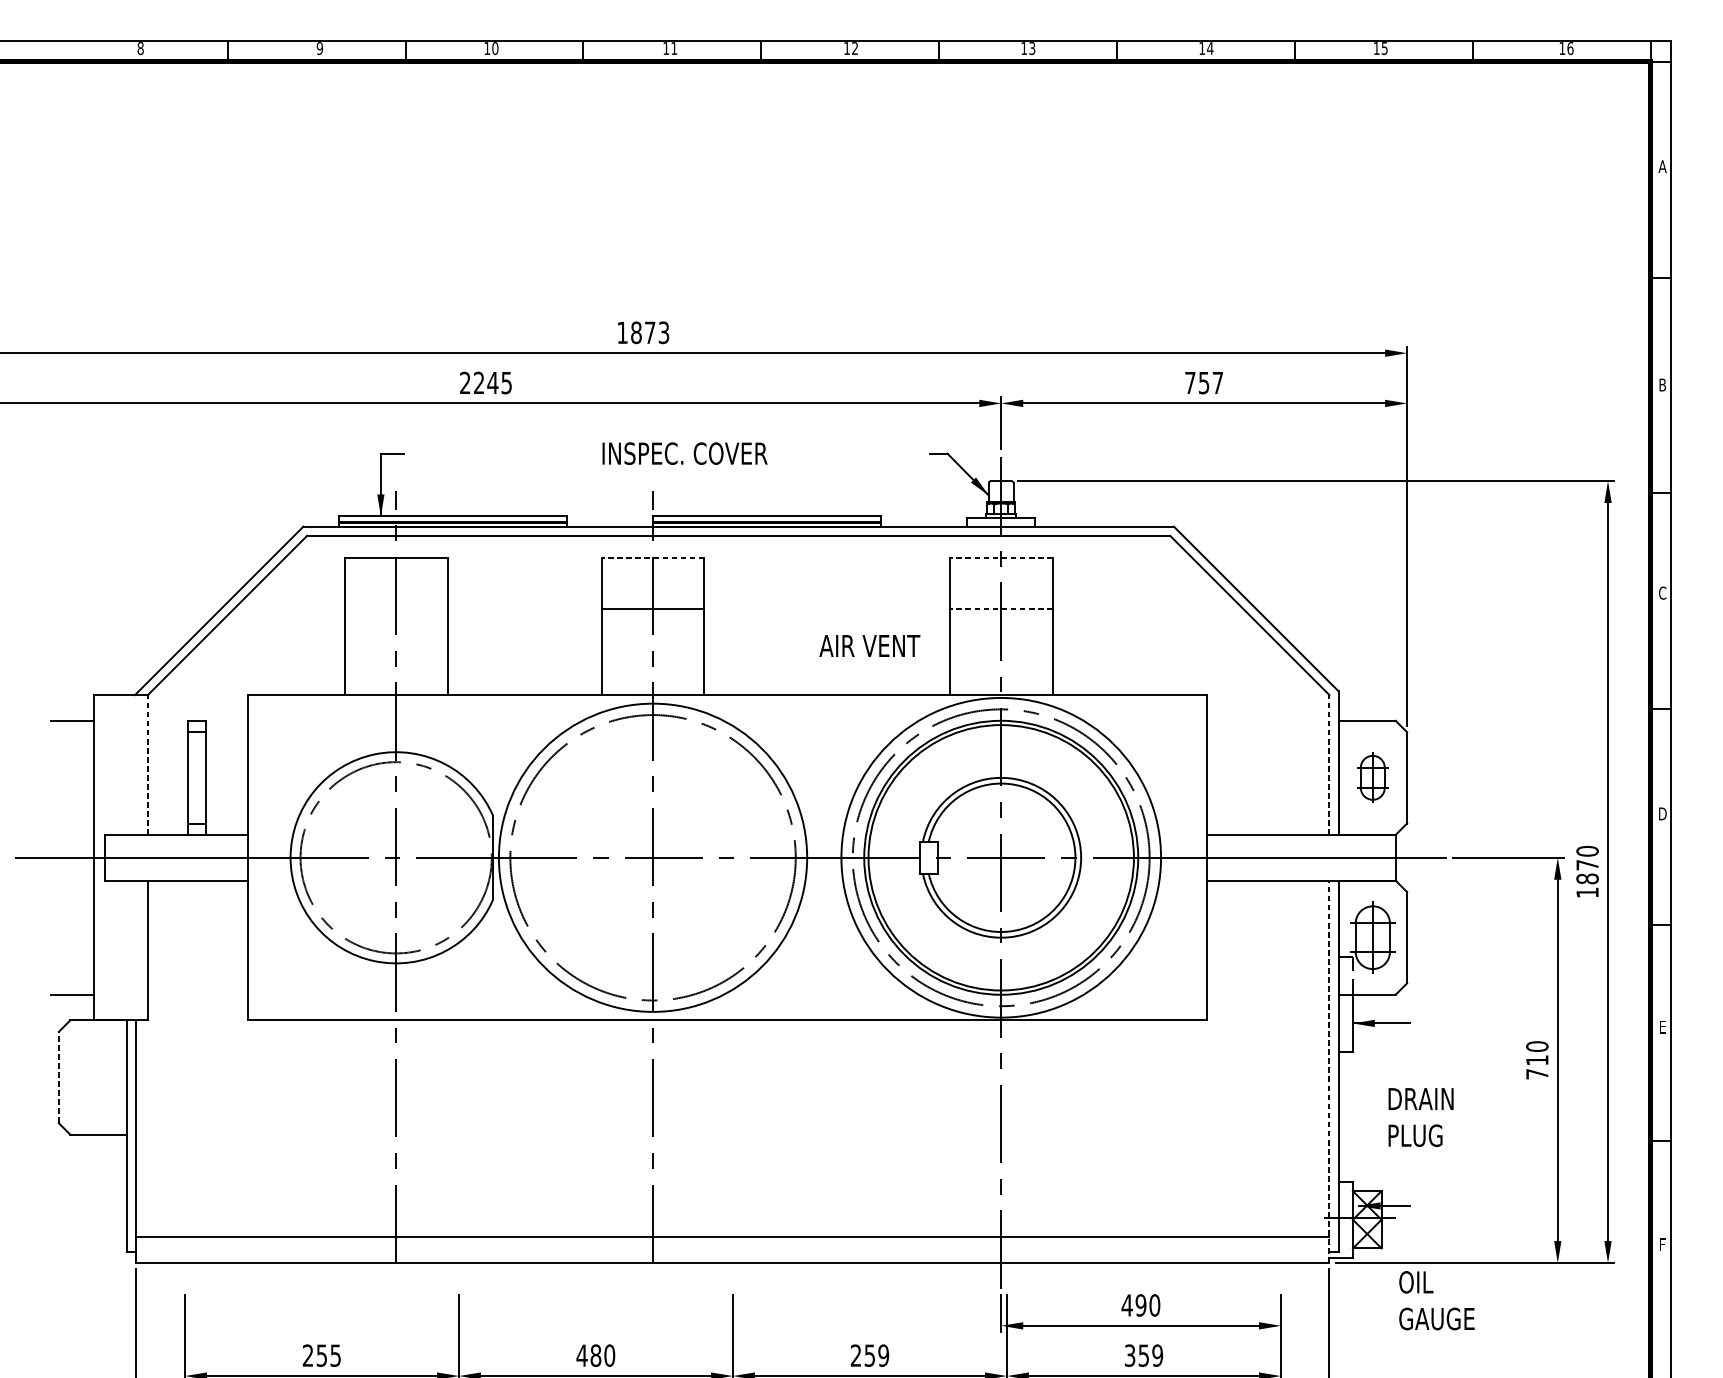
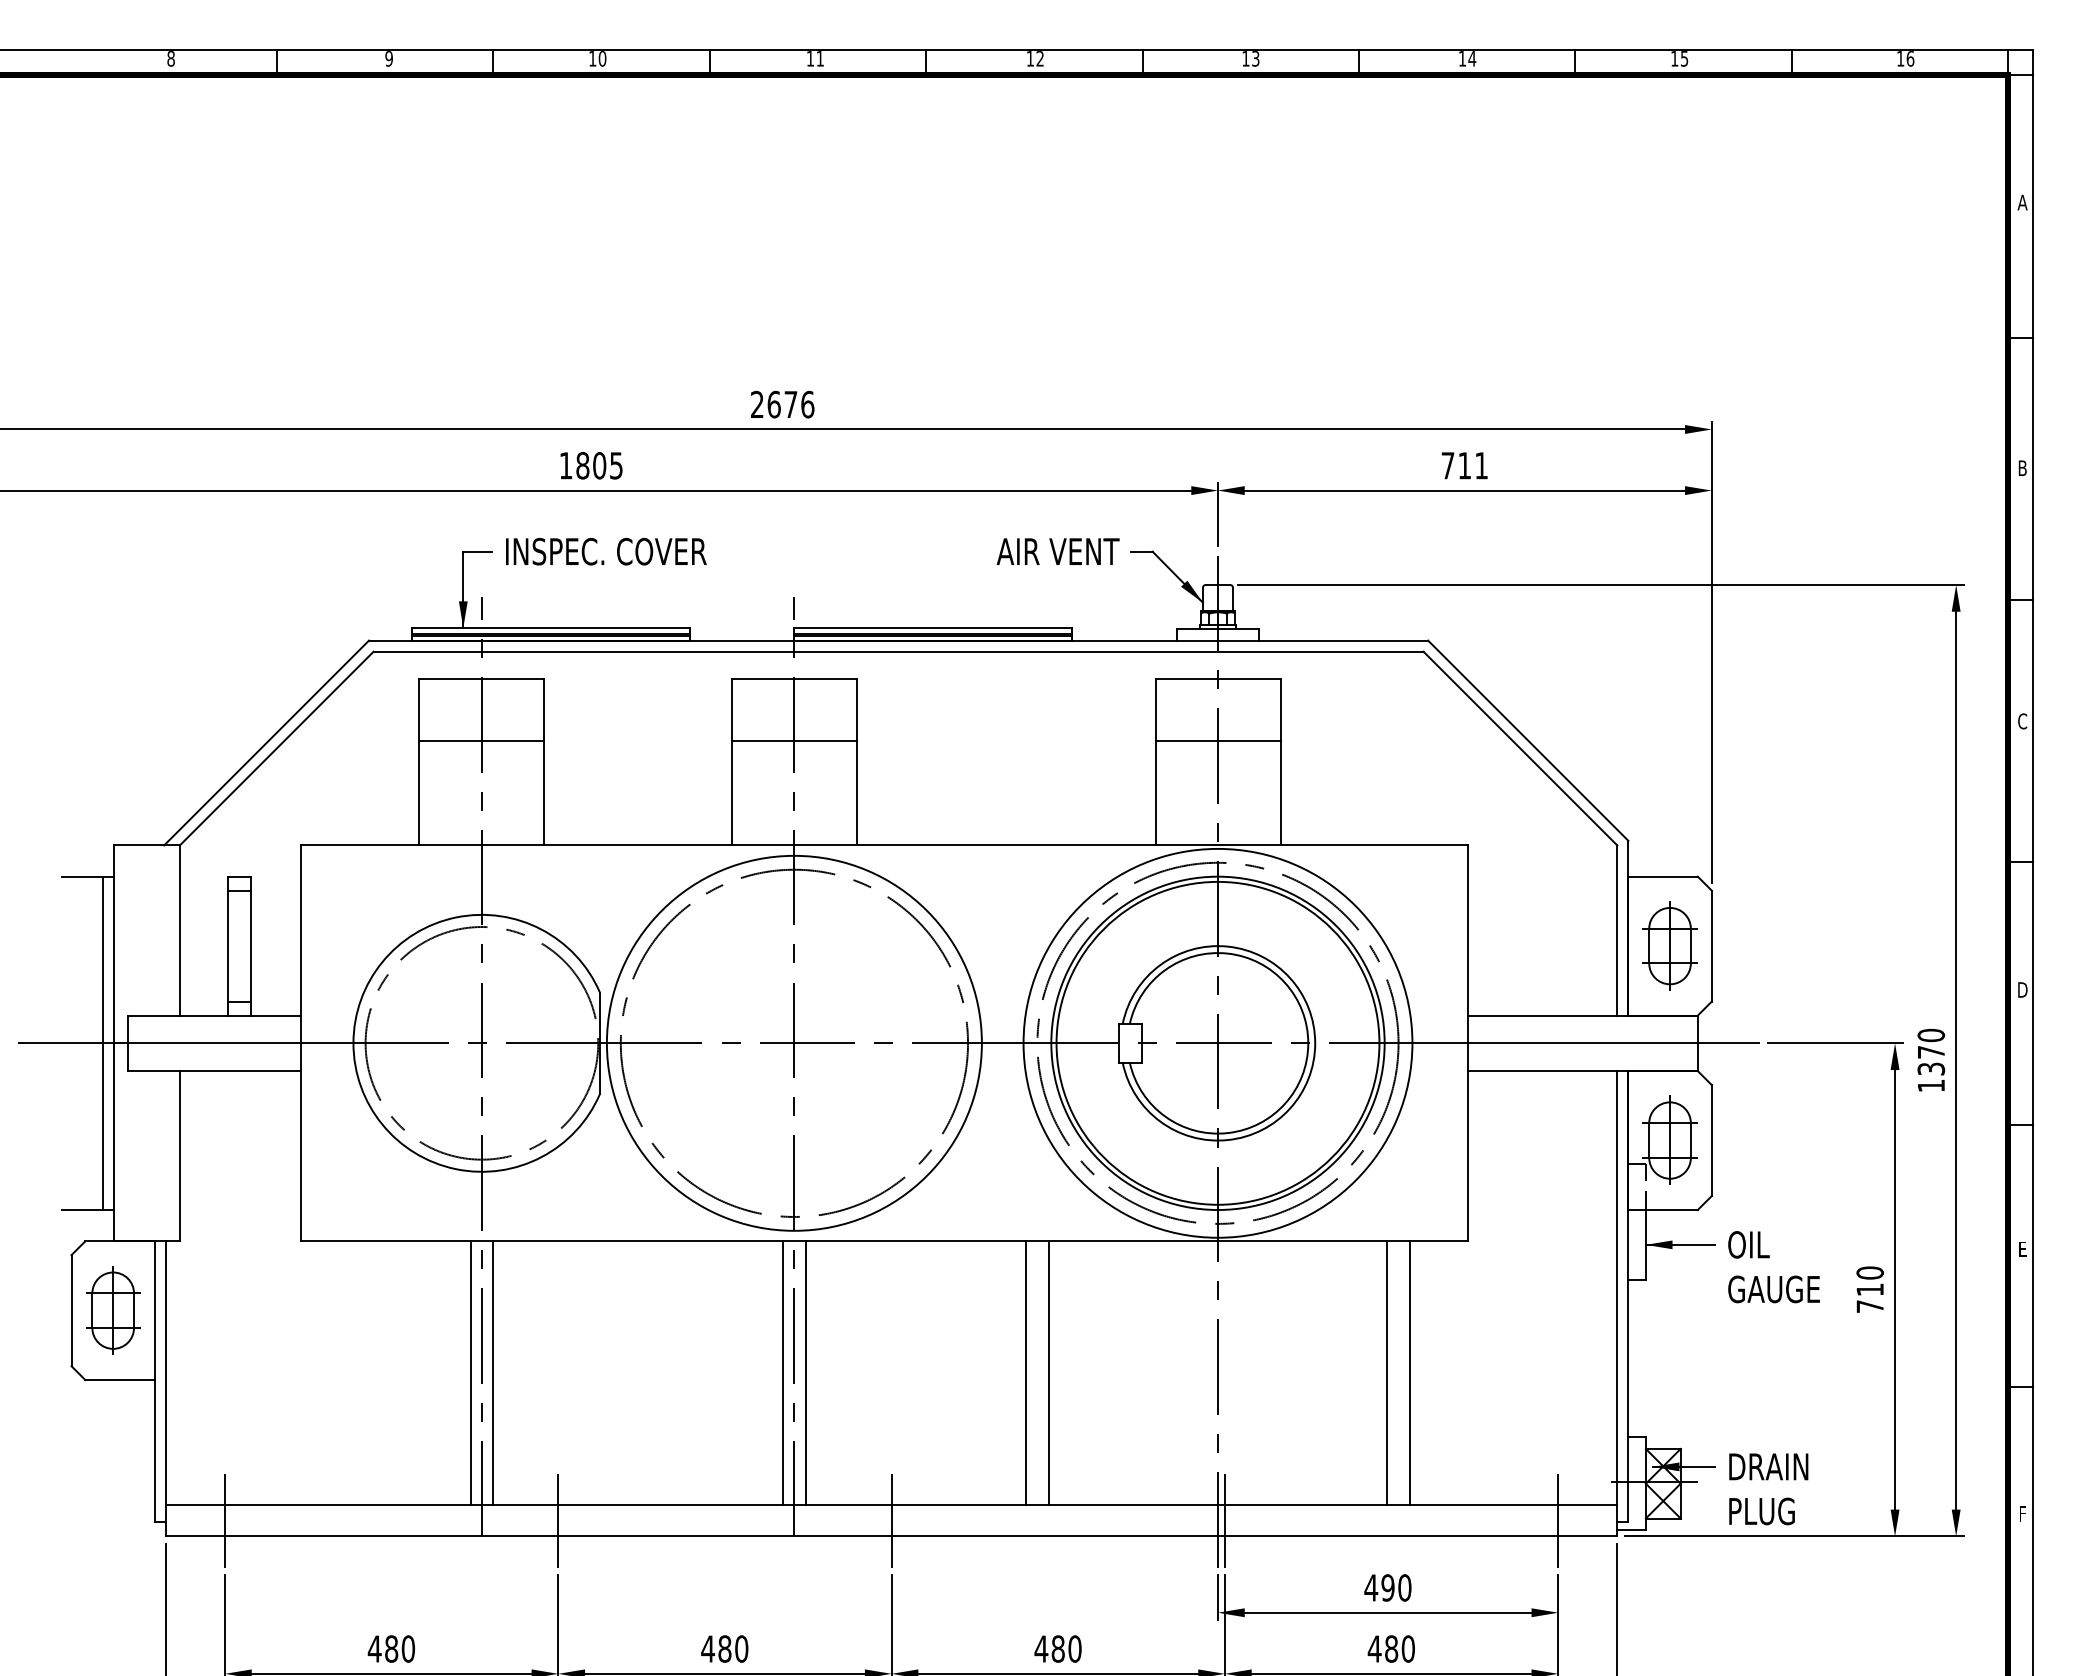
text: (643, 332) -> (782, 404), 1873 -> 2676
text: (478, 382) -> (582, 465), 2245 -> 1805
text: (1210, 382) -> (1472, 465), 757 -> 711
text: (685, 453) -> (606, 551), moved
line: (652, 557) -> (793, 678), dashed -> solid
line: (1000, 557) -> (1217, 678), dashed -> solid
line: (395, 609) -> (481, 741), added
line: (1000, 609) -> (1217, 741), dashed -> solid
text: (869, 645) -> (1057, 551), moved
line: (147, 765) -> (179, 930), dashed -> solid
line: (1329, 765) -> (1617, 930), dashed -> solid
part: (1372, 777) -> (1669, 945), size x1.43
line: (85, 857) -> (103, 1043), added
text: (1587, 878) -> (1931, 1068), 1870 -> 1370
line: (1329, 1071) -> (1617, 1303), dashed -> solid
line: (58, 1077) -> (71, 1310), dashed -> solid
part: (93, 1077) -> (113, 1310), added
text: (1420, 1117) -> (1768, 1489), moved
line: (386, 1129) -> (470, 1373), added
line: (405, 1129) -> (493, 1373), added
line: (644, 1129) -> (783, 1373), added
line: (662, 1129) -> (805, 1373), added
line: (843, 1129) -> (1026, 1373), added
line: (861, 1129) -> (1048, 1373), added
line: (1140, 1129) -> (1387, 1373), added
line: (1158, 1129) -> (1409, 1373), added
line: (185, 1250) -> (225, 1520), added
line: (459, 1250) -> (558, 1520), added
line: (732, 1250) -> (891, 1520), added
line: (1006, 1250) -> (1224, 1520), added
line: (1281, 1250) -> (1558, 1520), added
text: (1436, 1300) -> (1773, 1267), moved
text: (321, 1355) -> (391, 1648), 255 -> 480
text: (869, 1355) -> (1057, 1648), 259 -> 480
text: (1143, 1355) -> (1390, 1648), 359 -> 480

